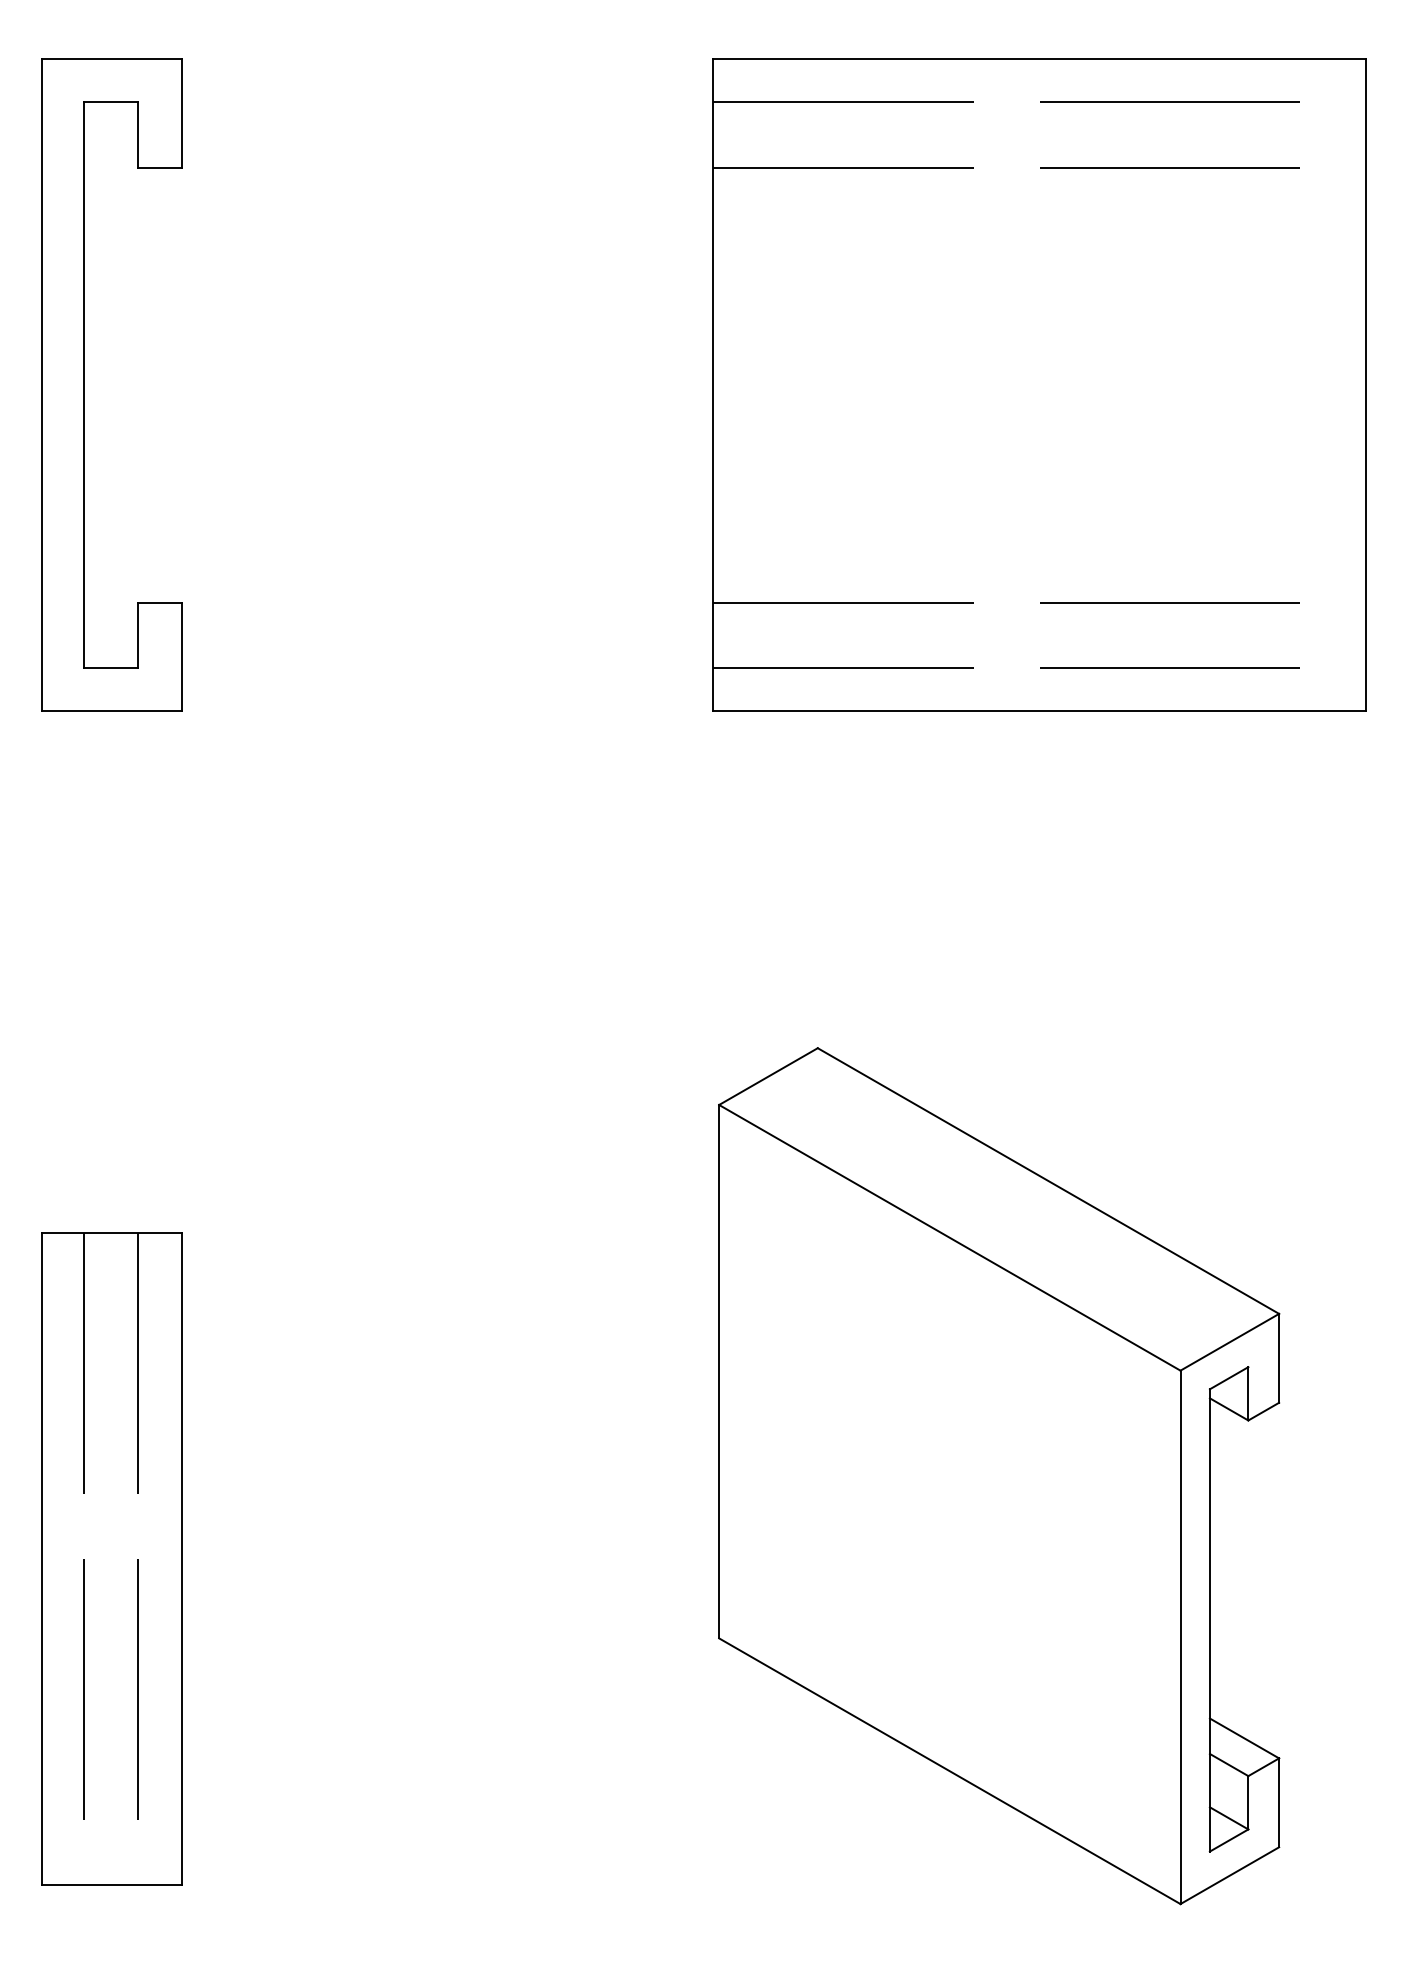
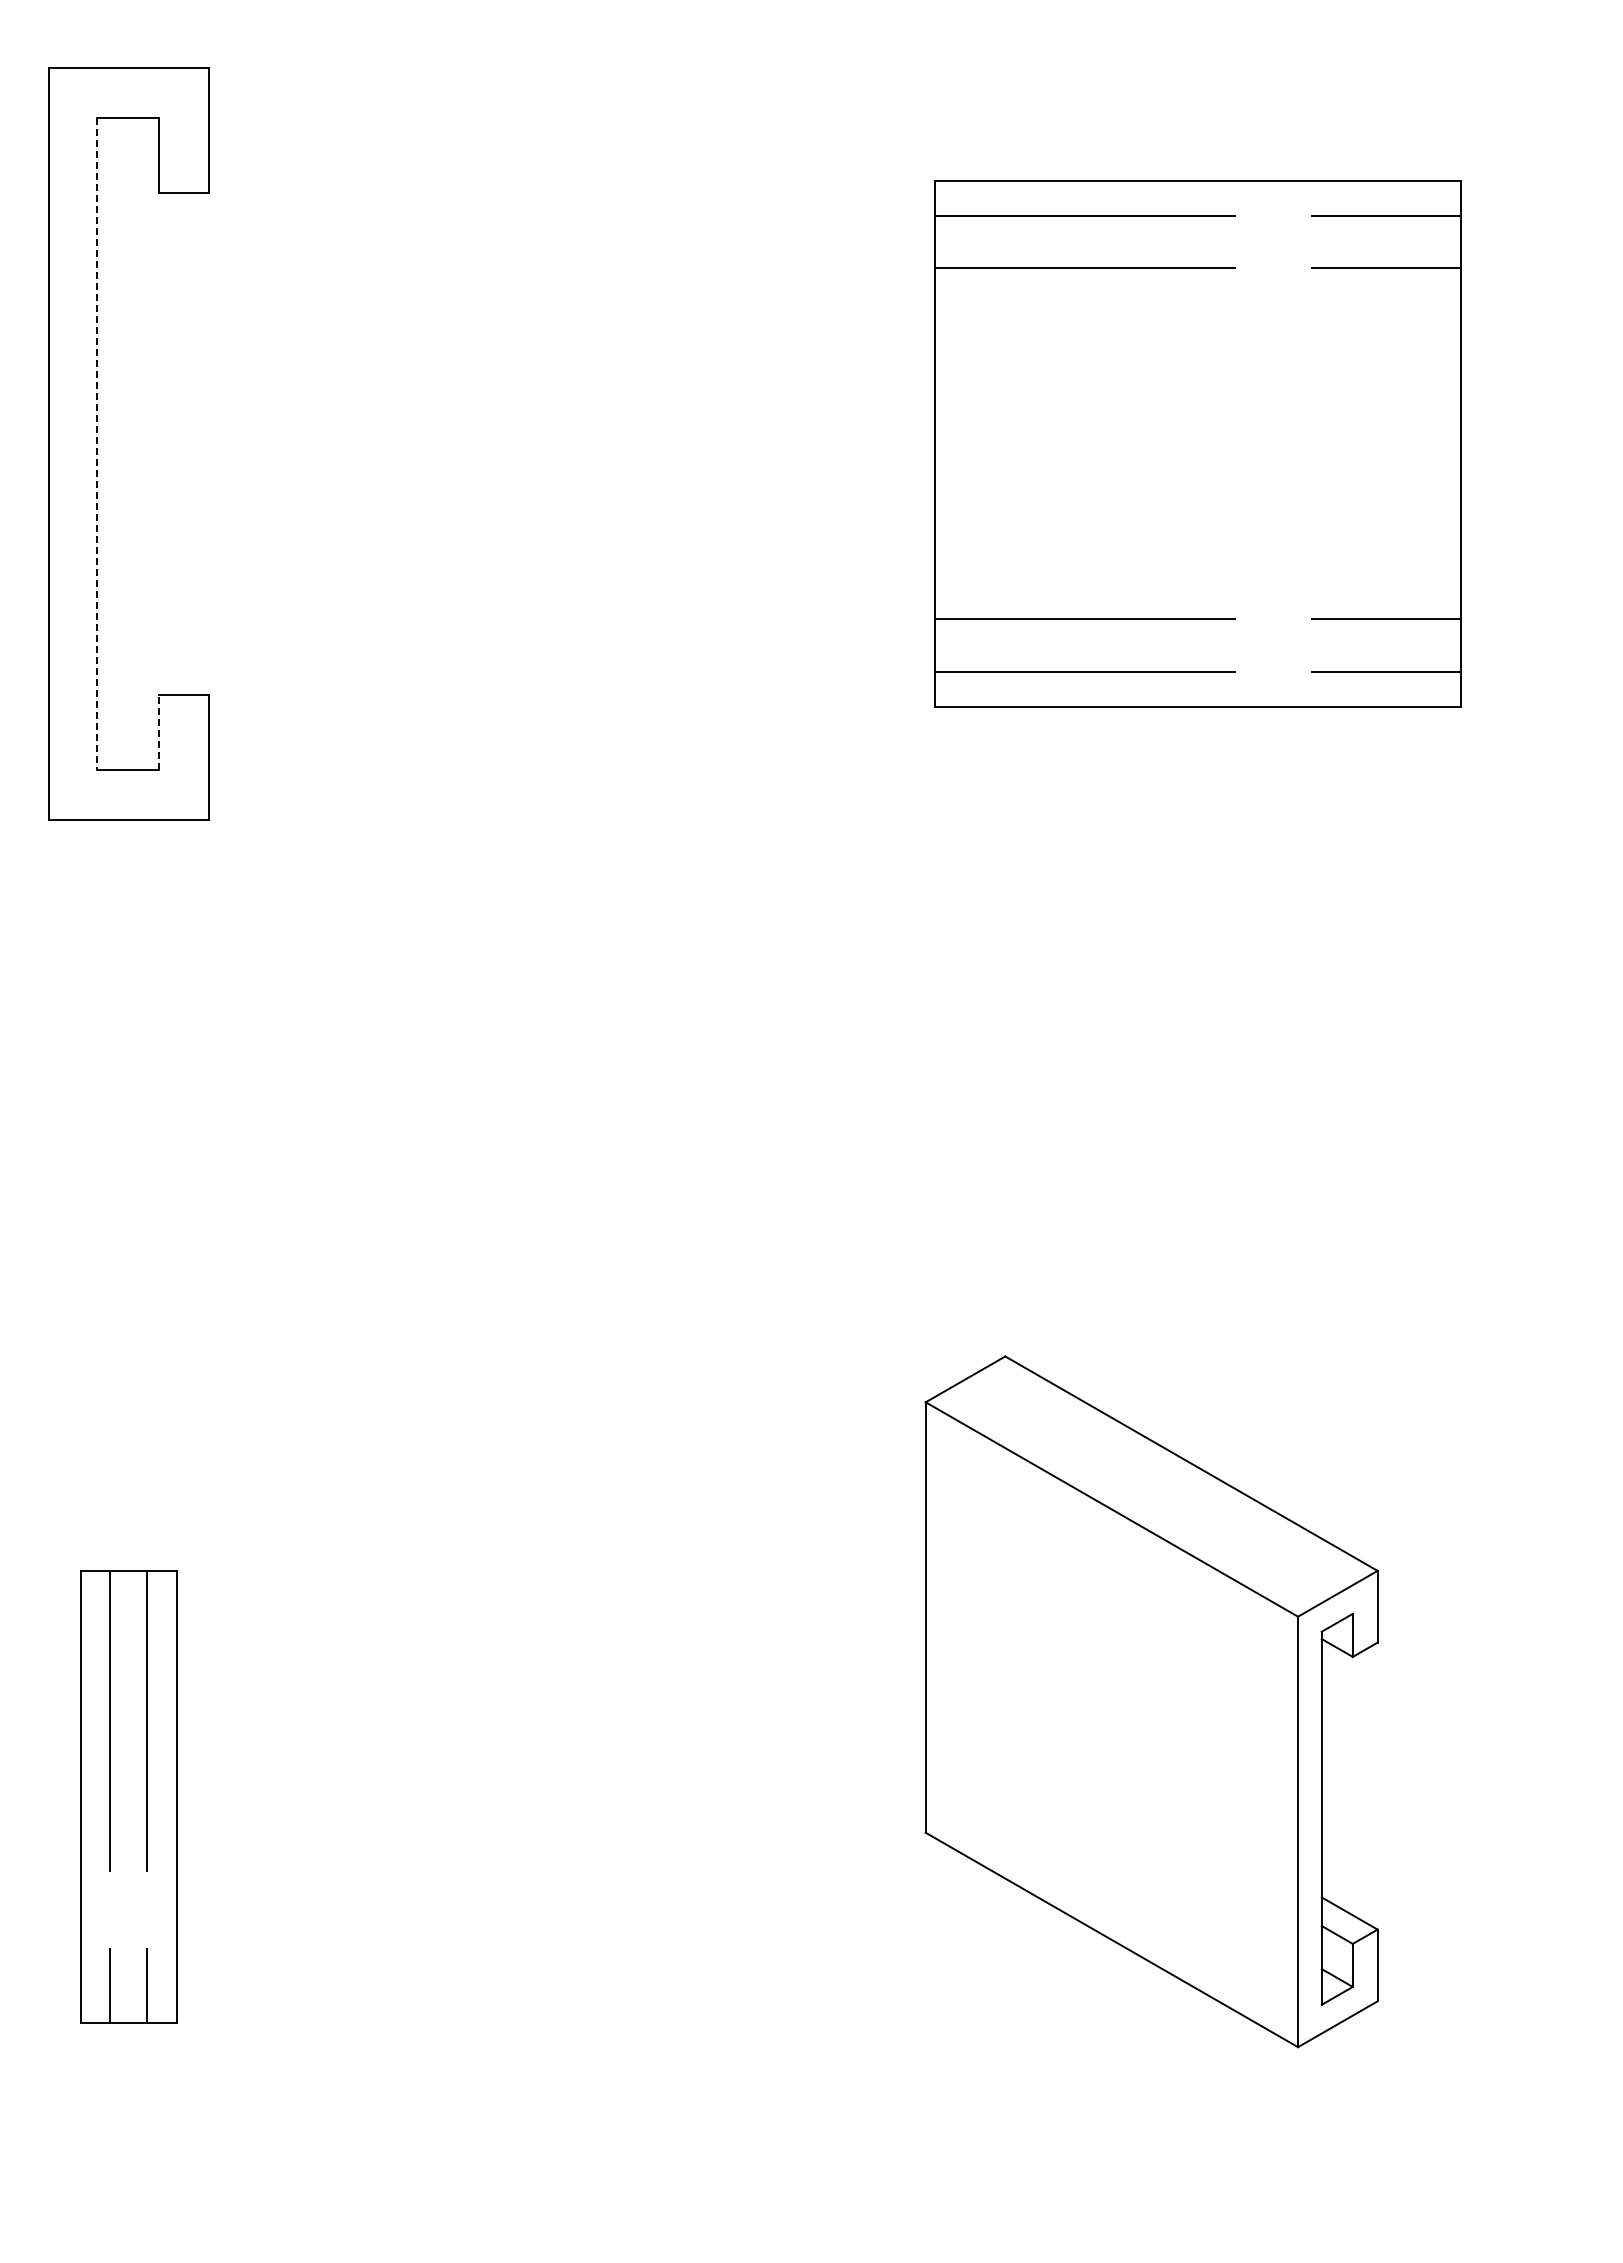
line: (83, 384) -> (96, 443), solid -> dashed
part: (1038, 384) -> (1197, 443), size x0.7
line: (138, 635) -> (159, 732), solid -> dashed
part: (998, 1475) -> (1151, 1701), size x0.7
part: (111, 1558) -> (128, 1796), size x0.6

